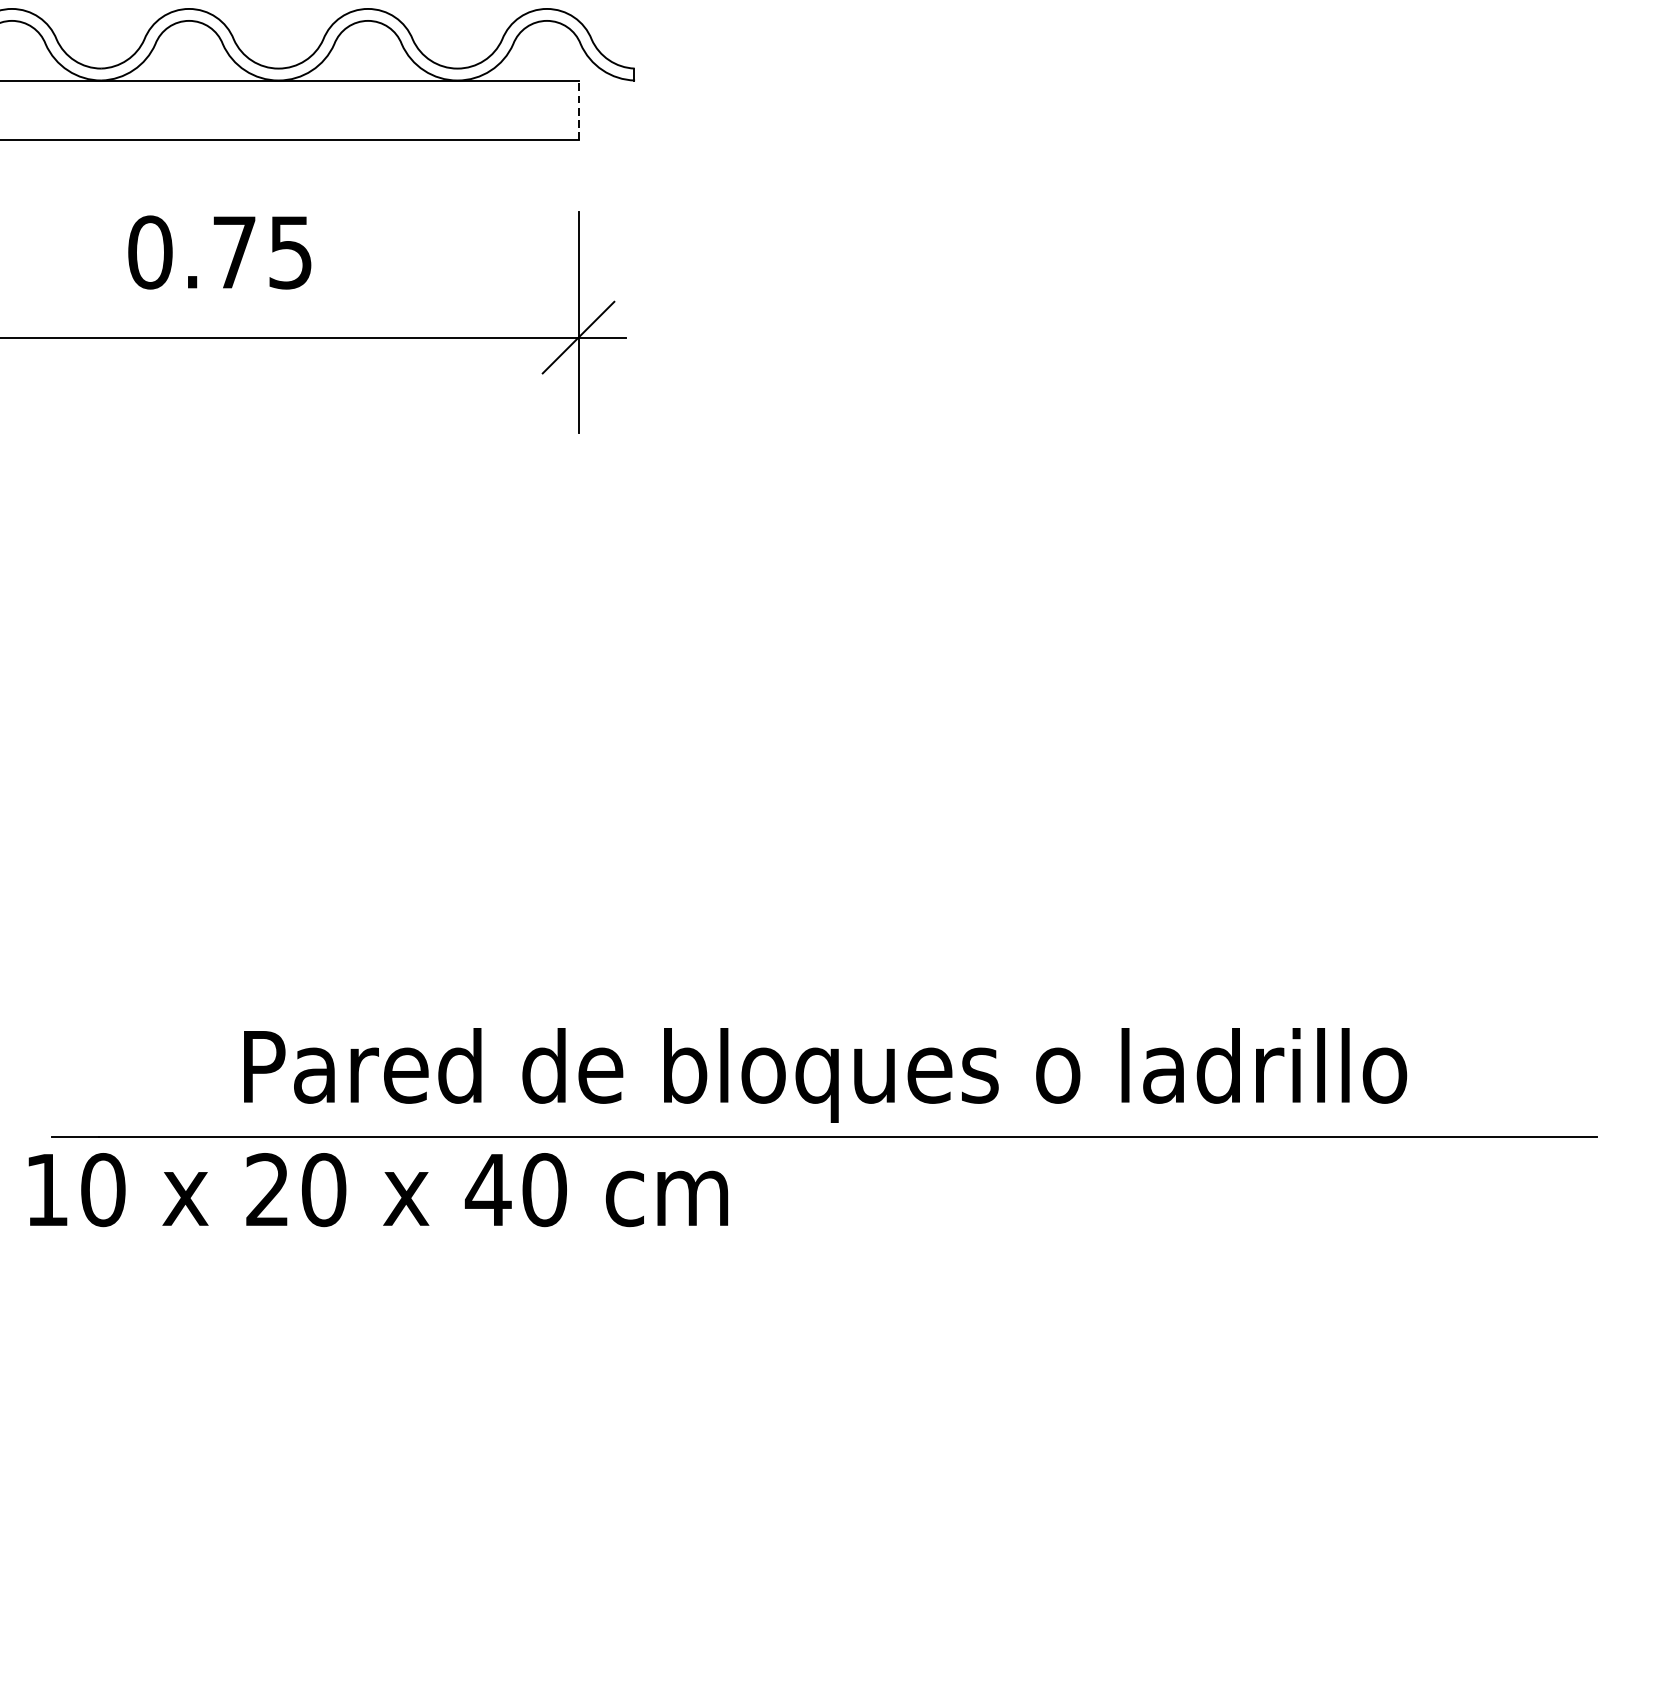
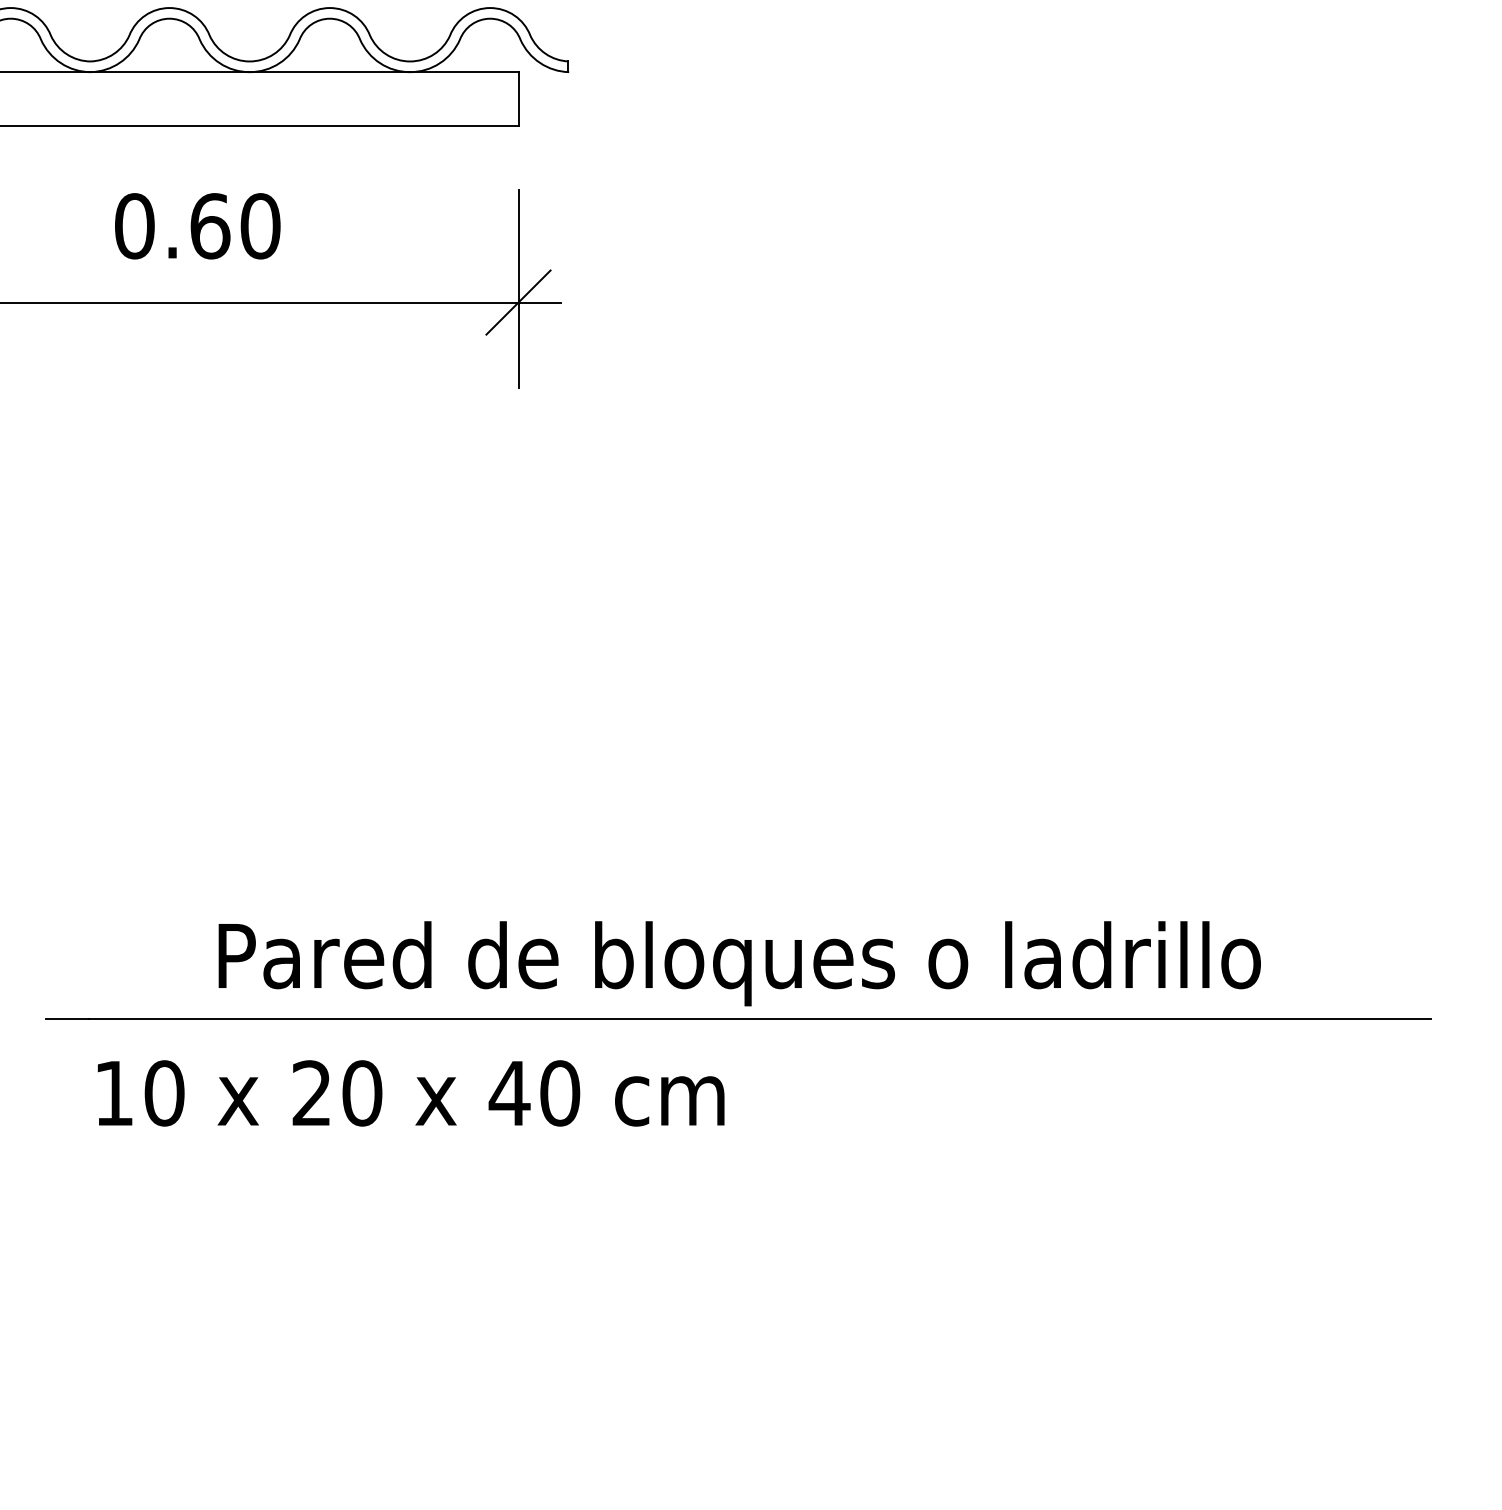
line: (578, 109) -> (518, 98), dashed -> solid
text: (262, 252) -> (235, 226), 0.75 -> 0.60
text: (377, 1190) -> (410, 1093), moved

